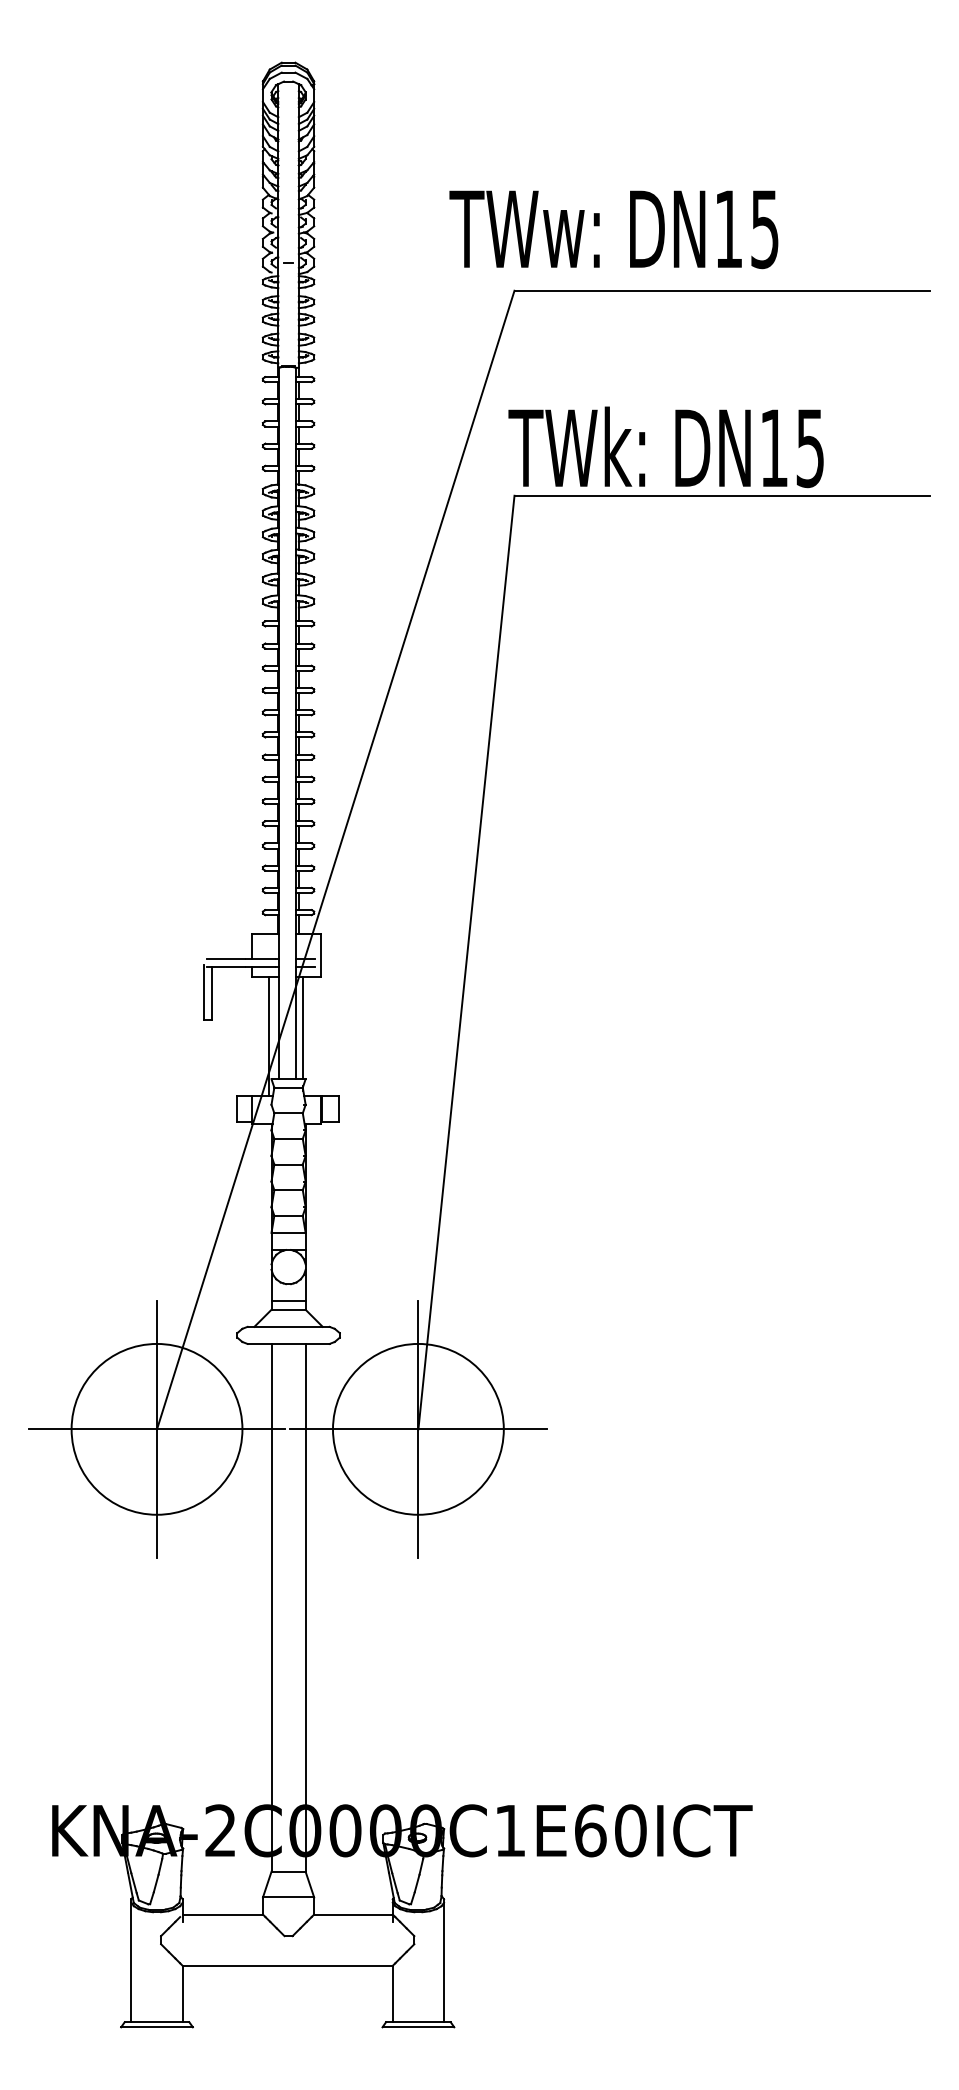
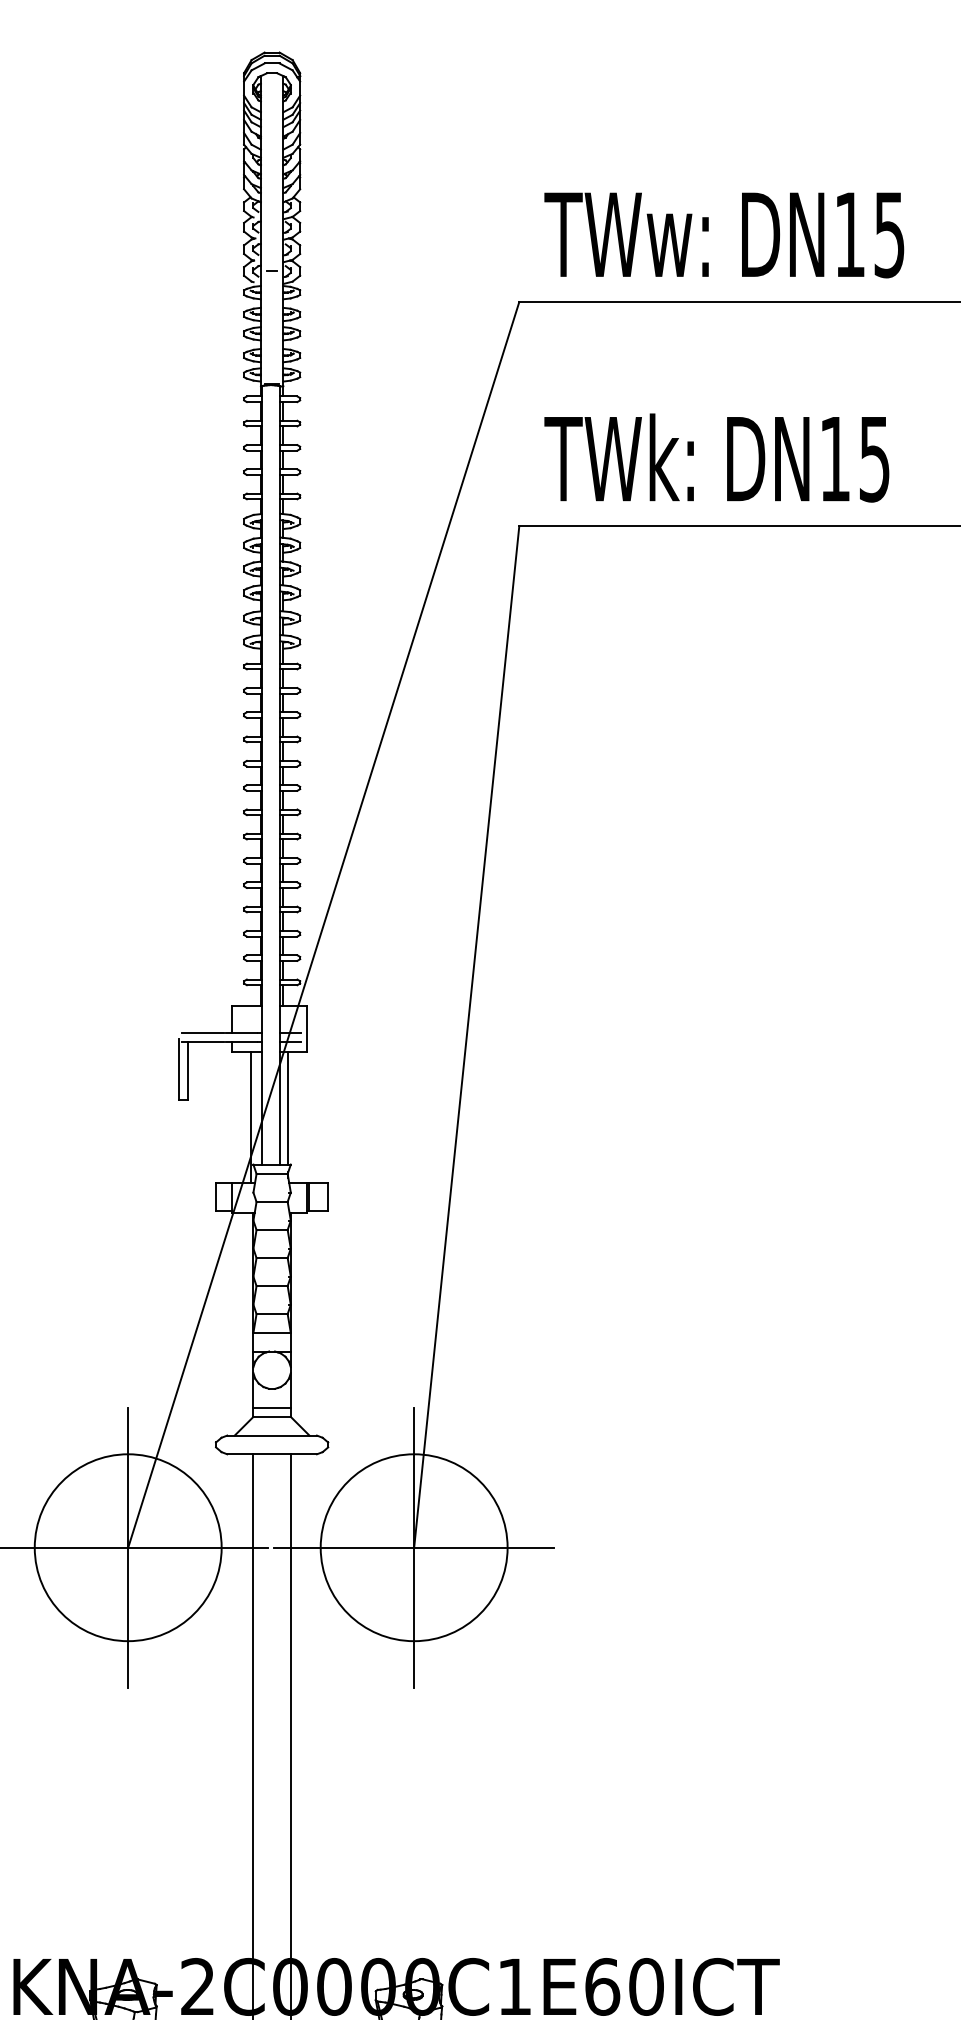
text: (613, 229) -> (723, 235), moved
text: (665, 447) -> (716, 458), moved

